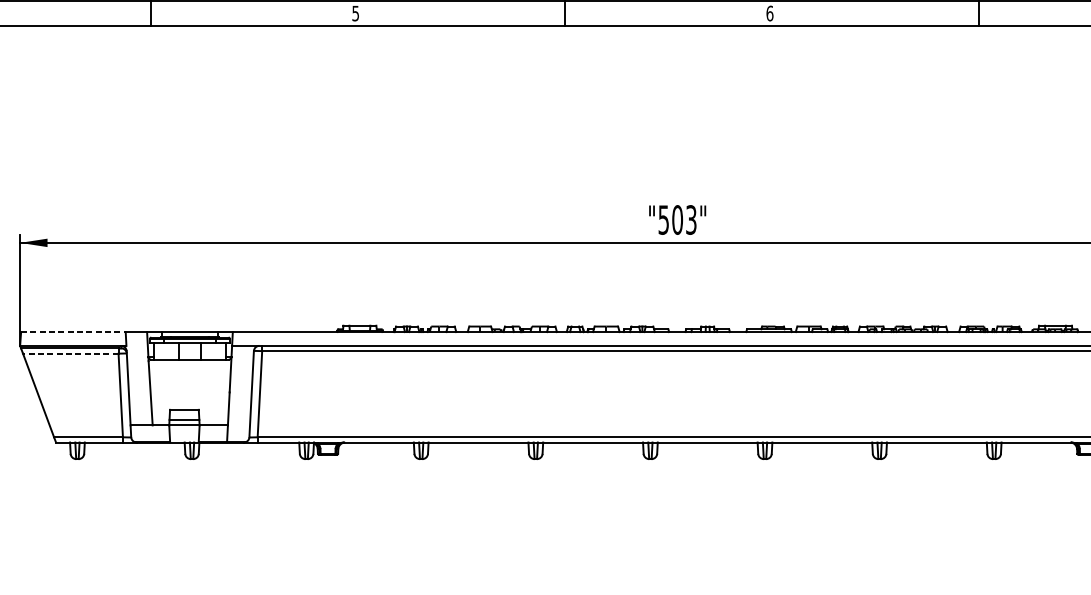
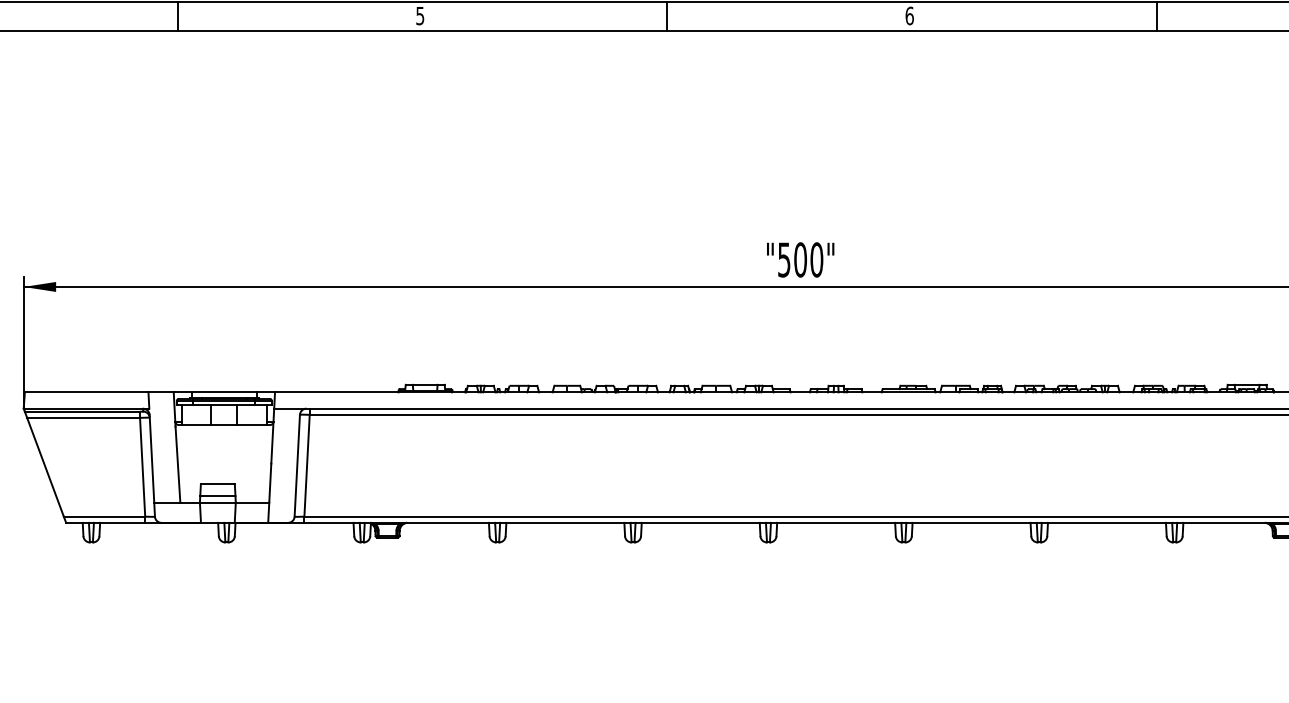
text: (691, 219) -> (816, 259), "503" -> "500"
line: (73, 332) -> (86, 392), dashed -> solid
line: (70, 353) -> (83, 417), dashed -> solid

